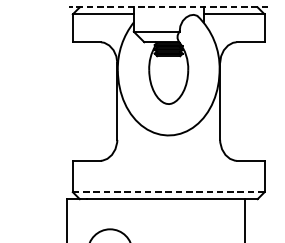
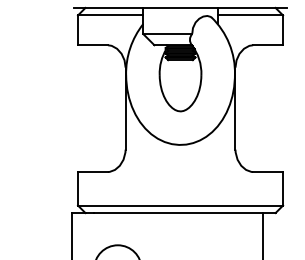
line: (168, 6) -> (180, 7), dashed -> solid
line: (168, 192) -> (180, 205), dashed -> solid

